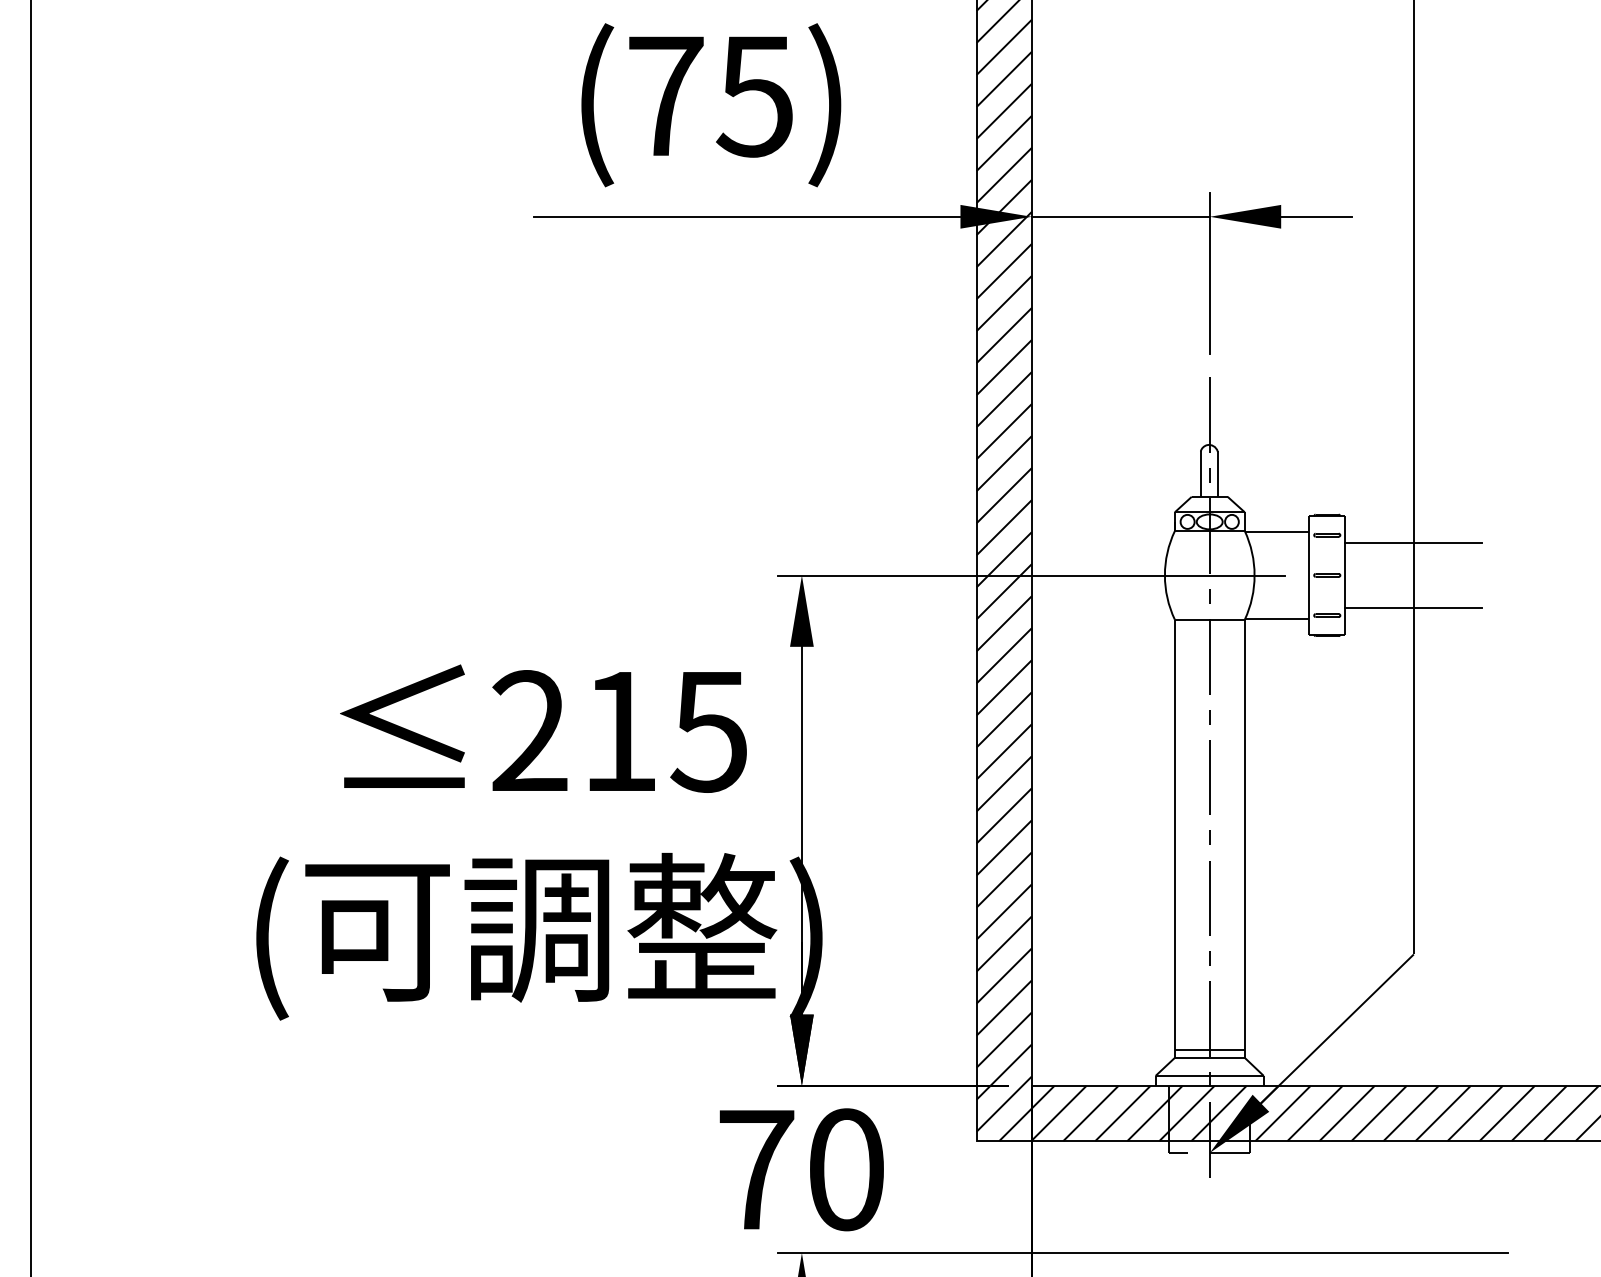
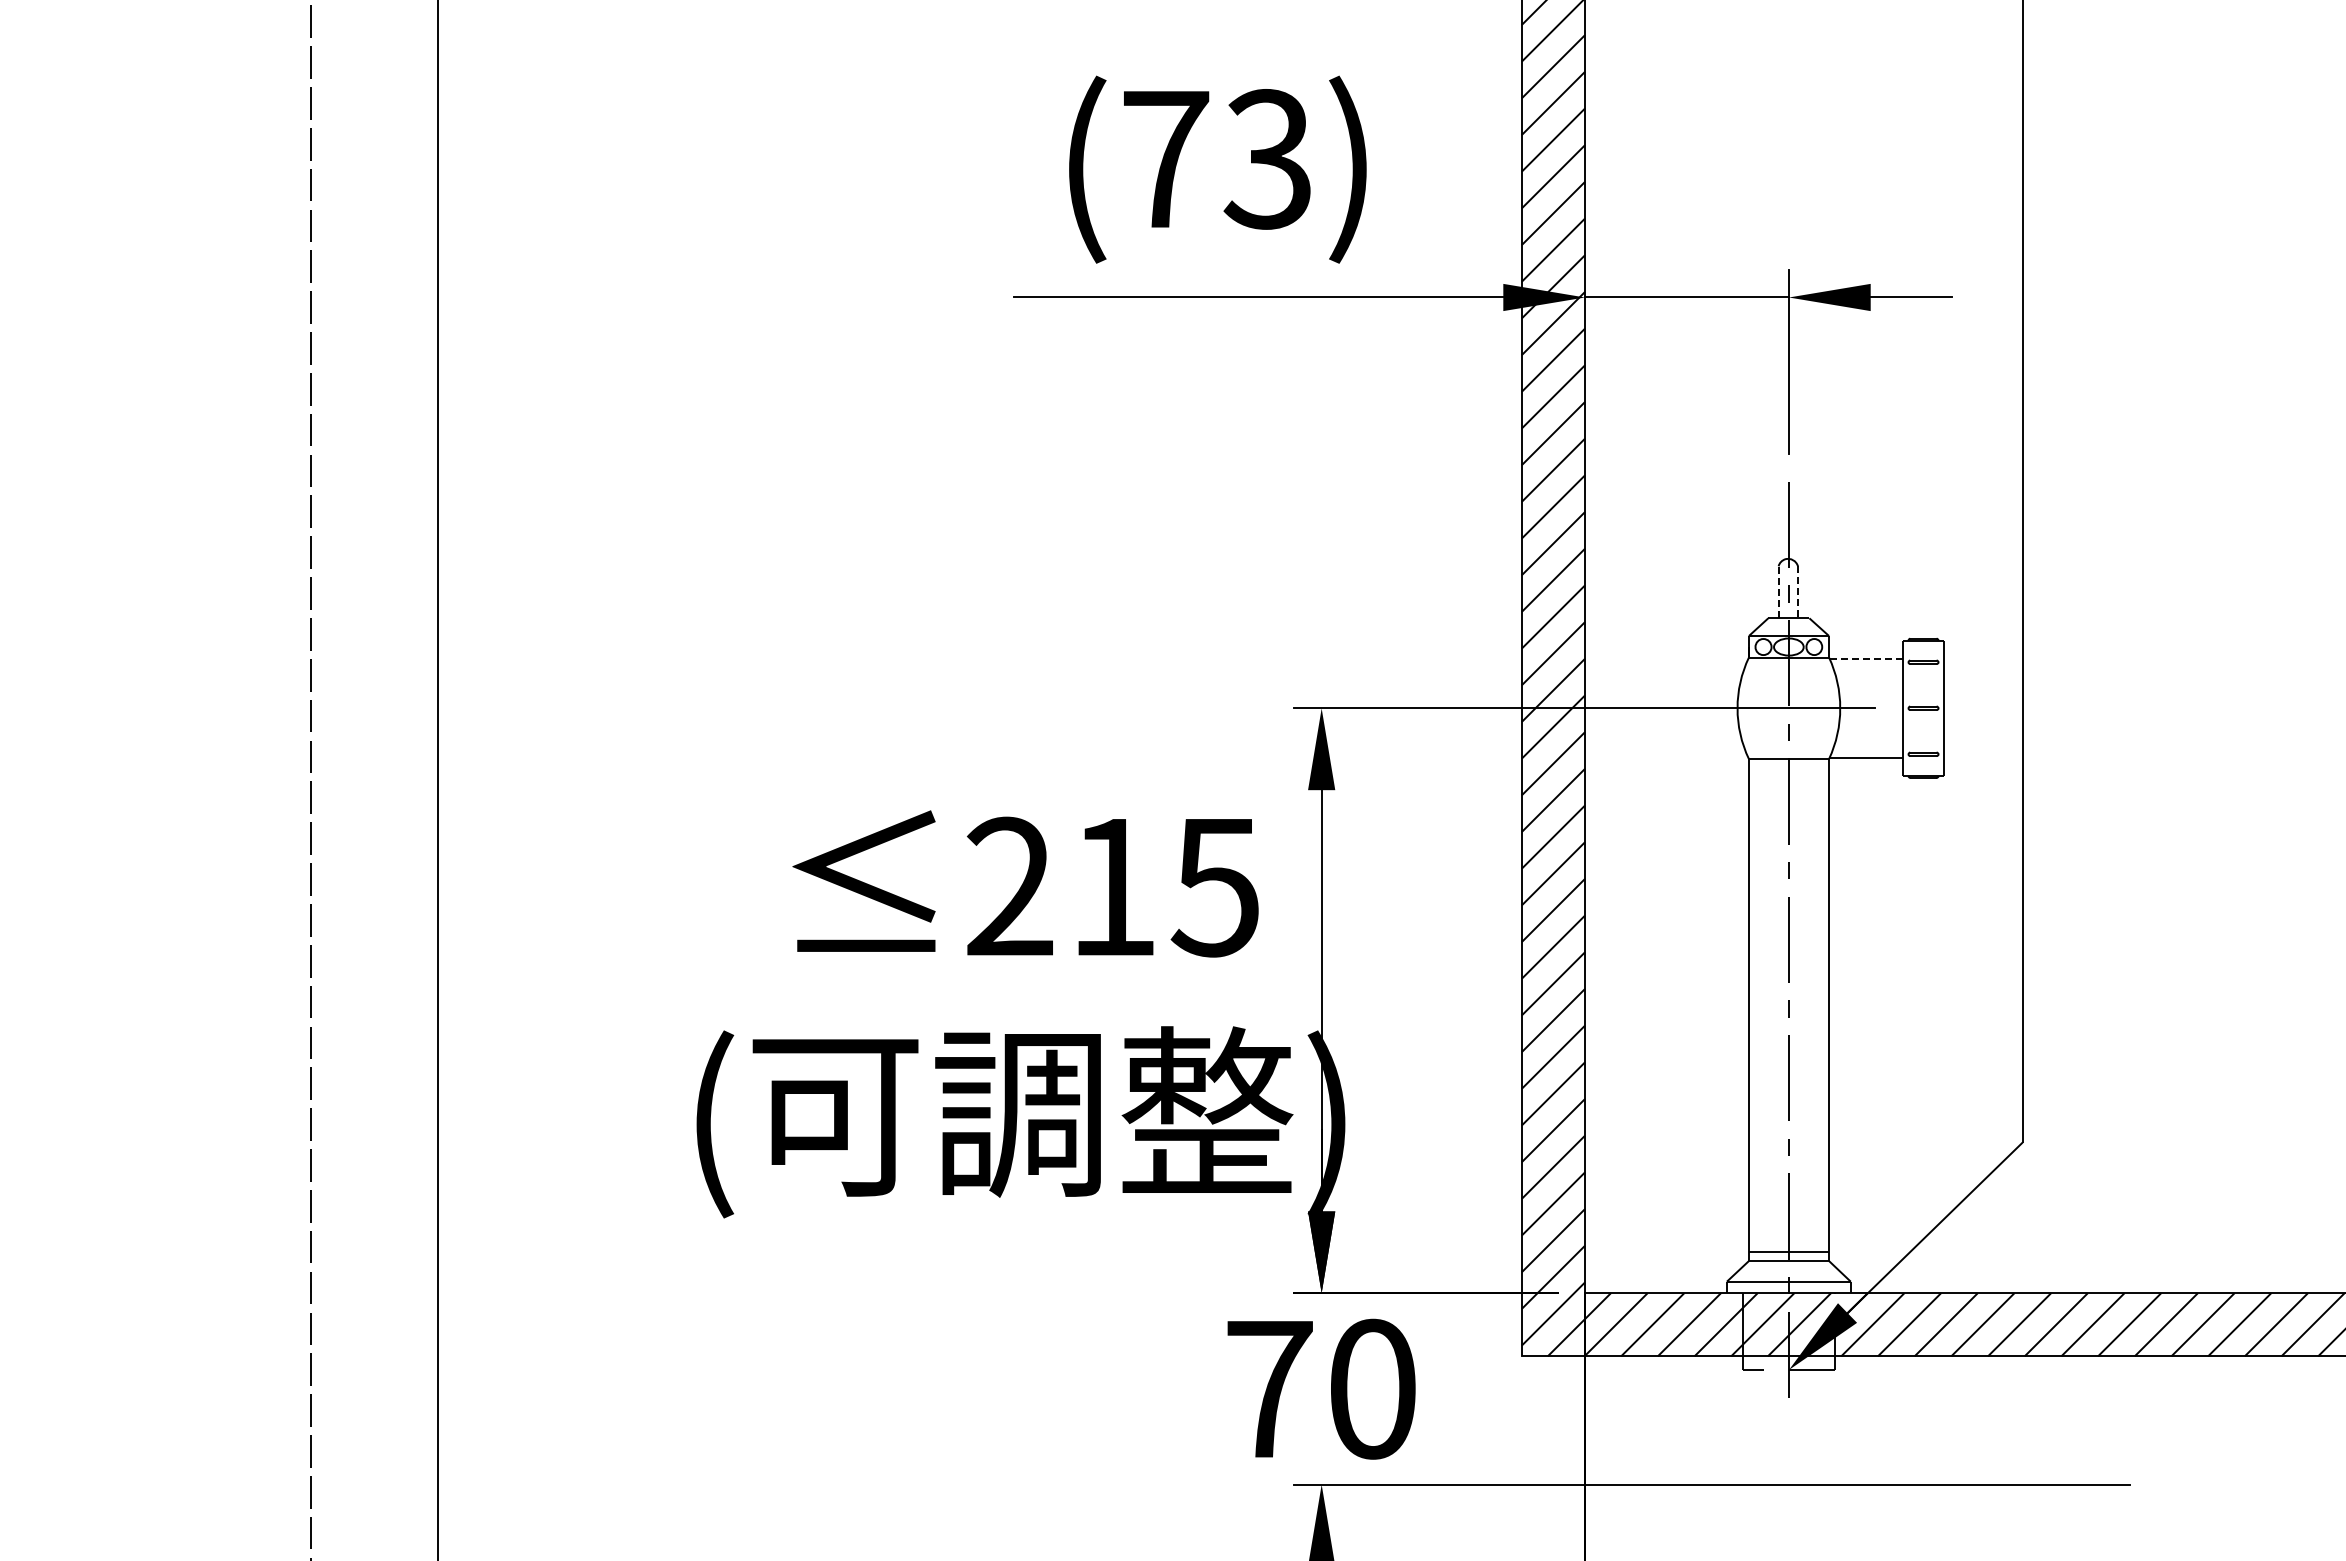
text: (754, 96) -> (1267, 159), (75) -> (73)
line: (1200, 473) -> (1778, 591), solid -> dashed
line: (1217, 474) -> (1797, 592), solid -> dashed
line: (1277, 531) -> (1866, 658), solid -> dashed
line: (1413, 542) -> (2022, 670), removed
line: (1413, 608) -> (2022, 746), removed

